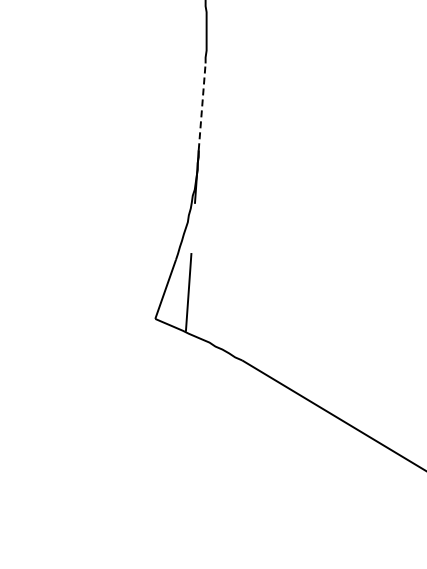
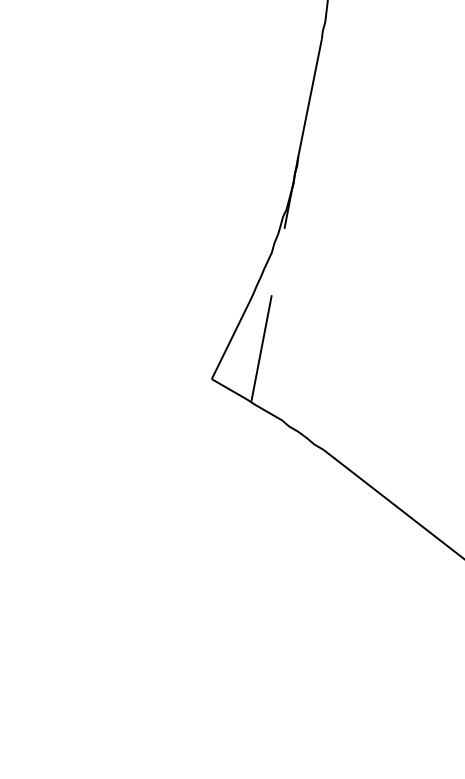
line: (202, 106) -> (310, 97), dashed -> solid

